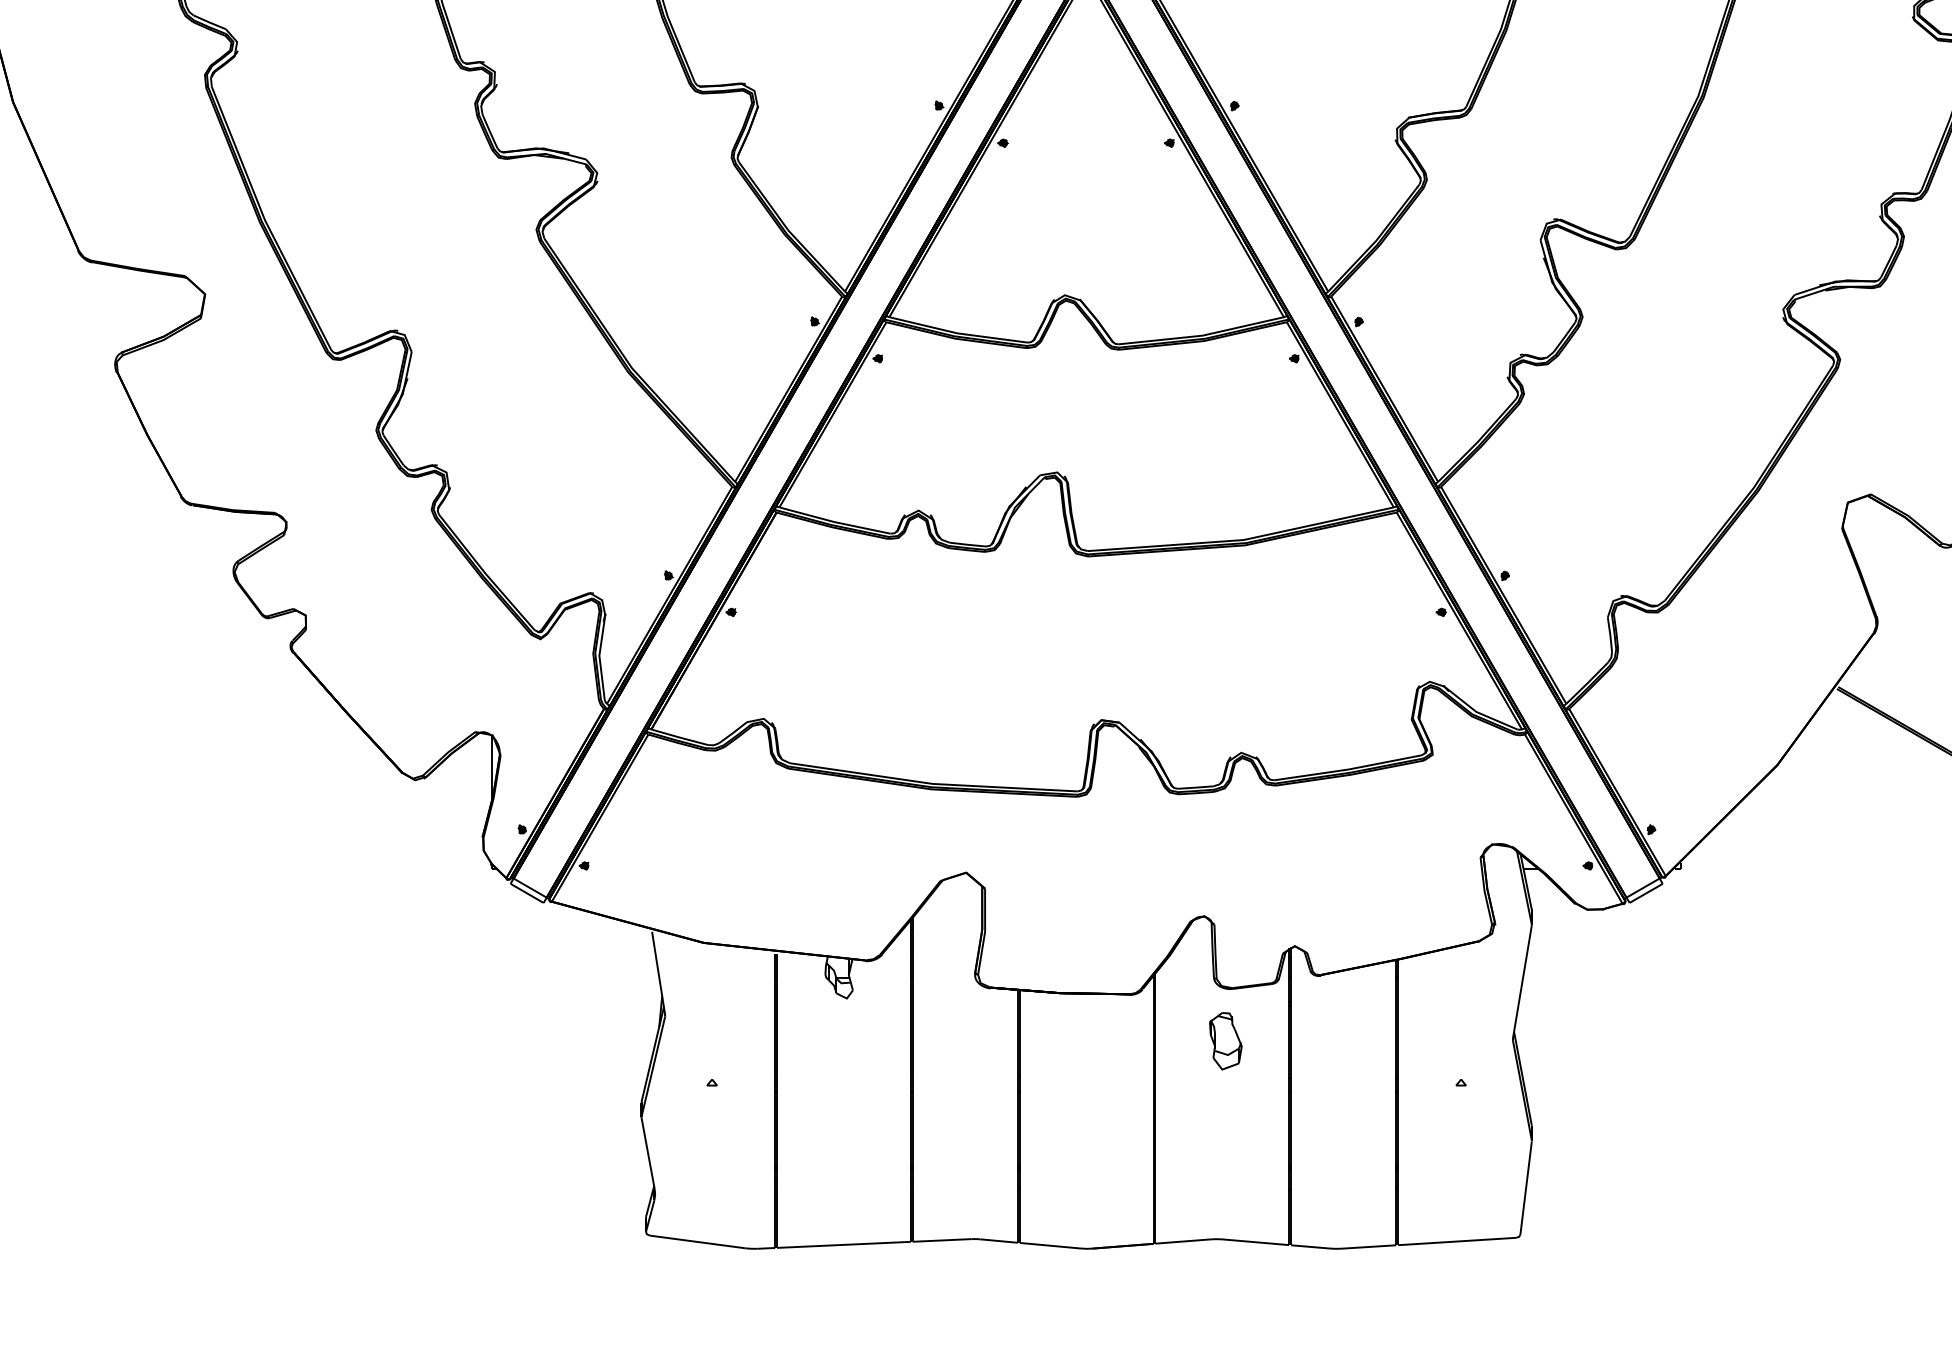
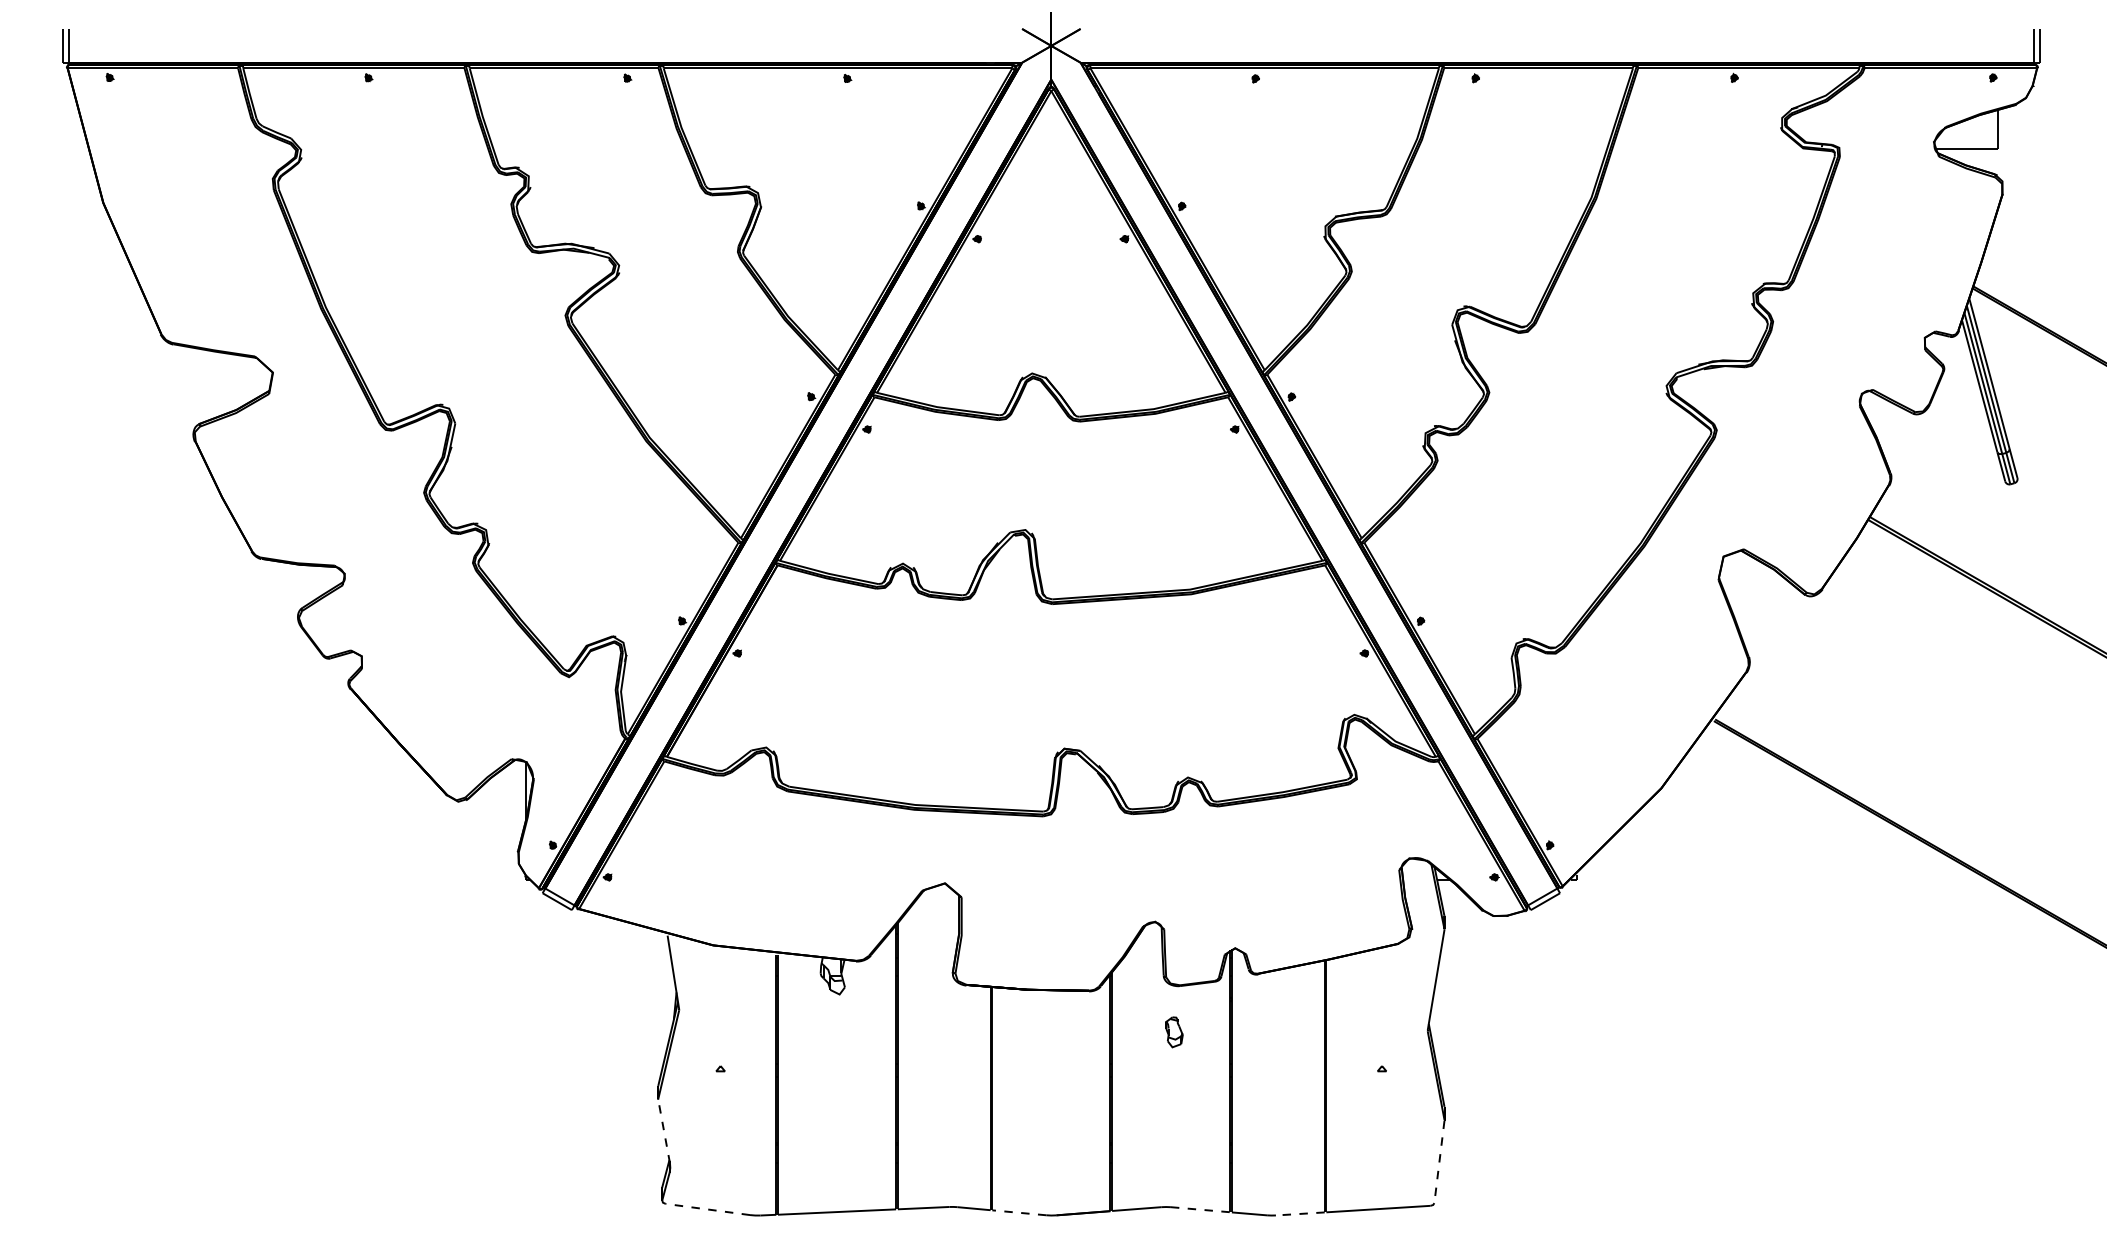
part: (1226, 1041) -> (1174, 1032), size x0.6
line: (648, 1153) -> (664, 1131), solid -> dashed
line: (1526, 1187) -> (1439, 1161), solid -> dashed
line: (697, 1241) -> (707, 1209), solid -> dashed
line: (1255, 1241) -> (1200, 1209), solid -> dashed
line: (1049, 1245) -> (1018, 1212), solid -> dashed
line: (1367, 1246) -> (1299, 1213), solid -> dashed

